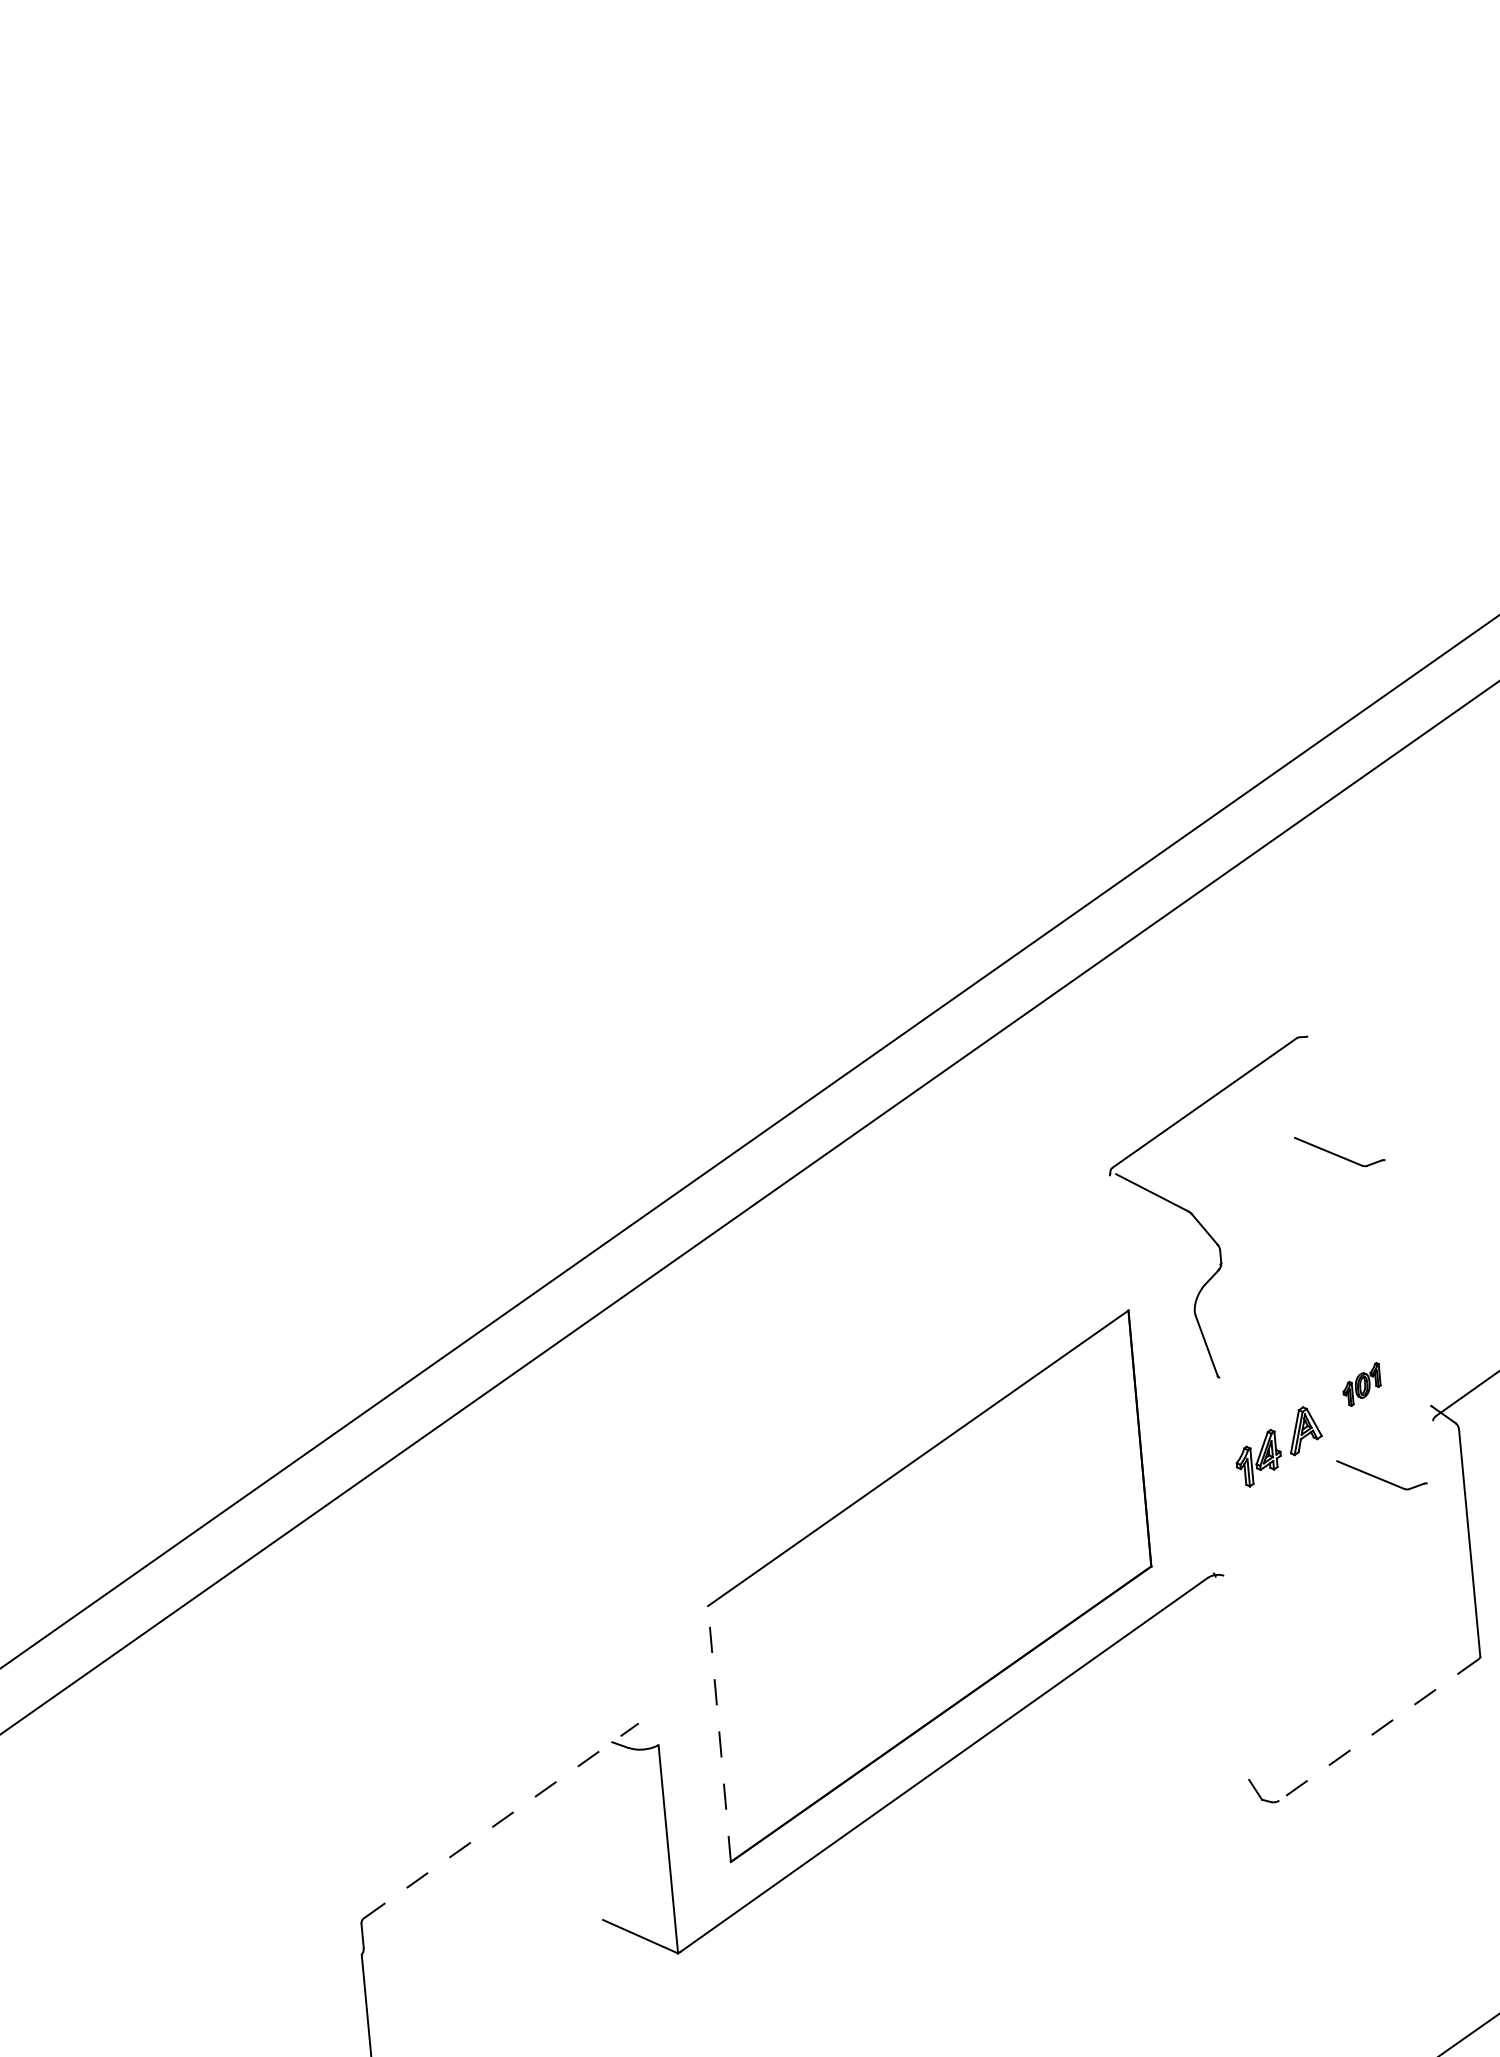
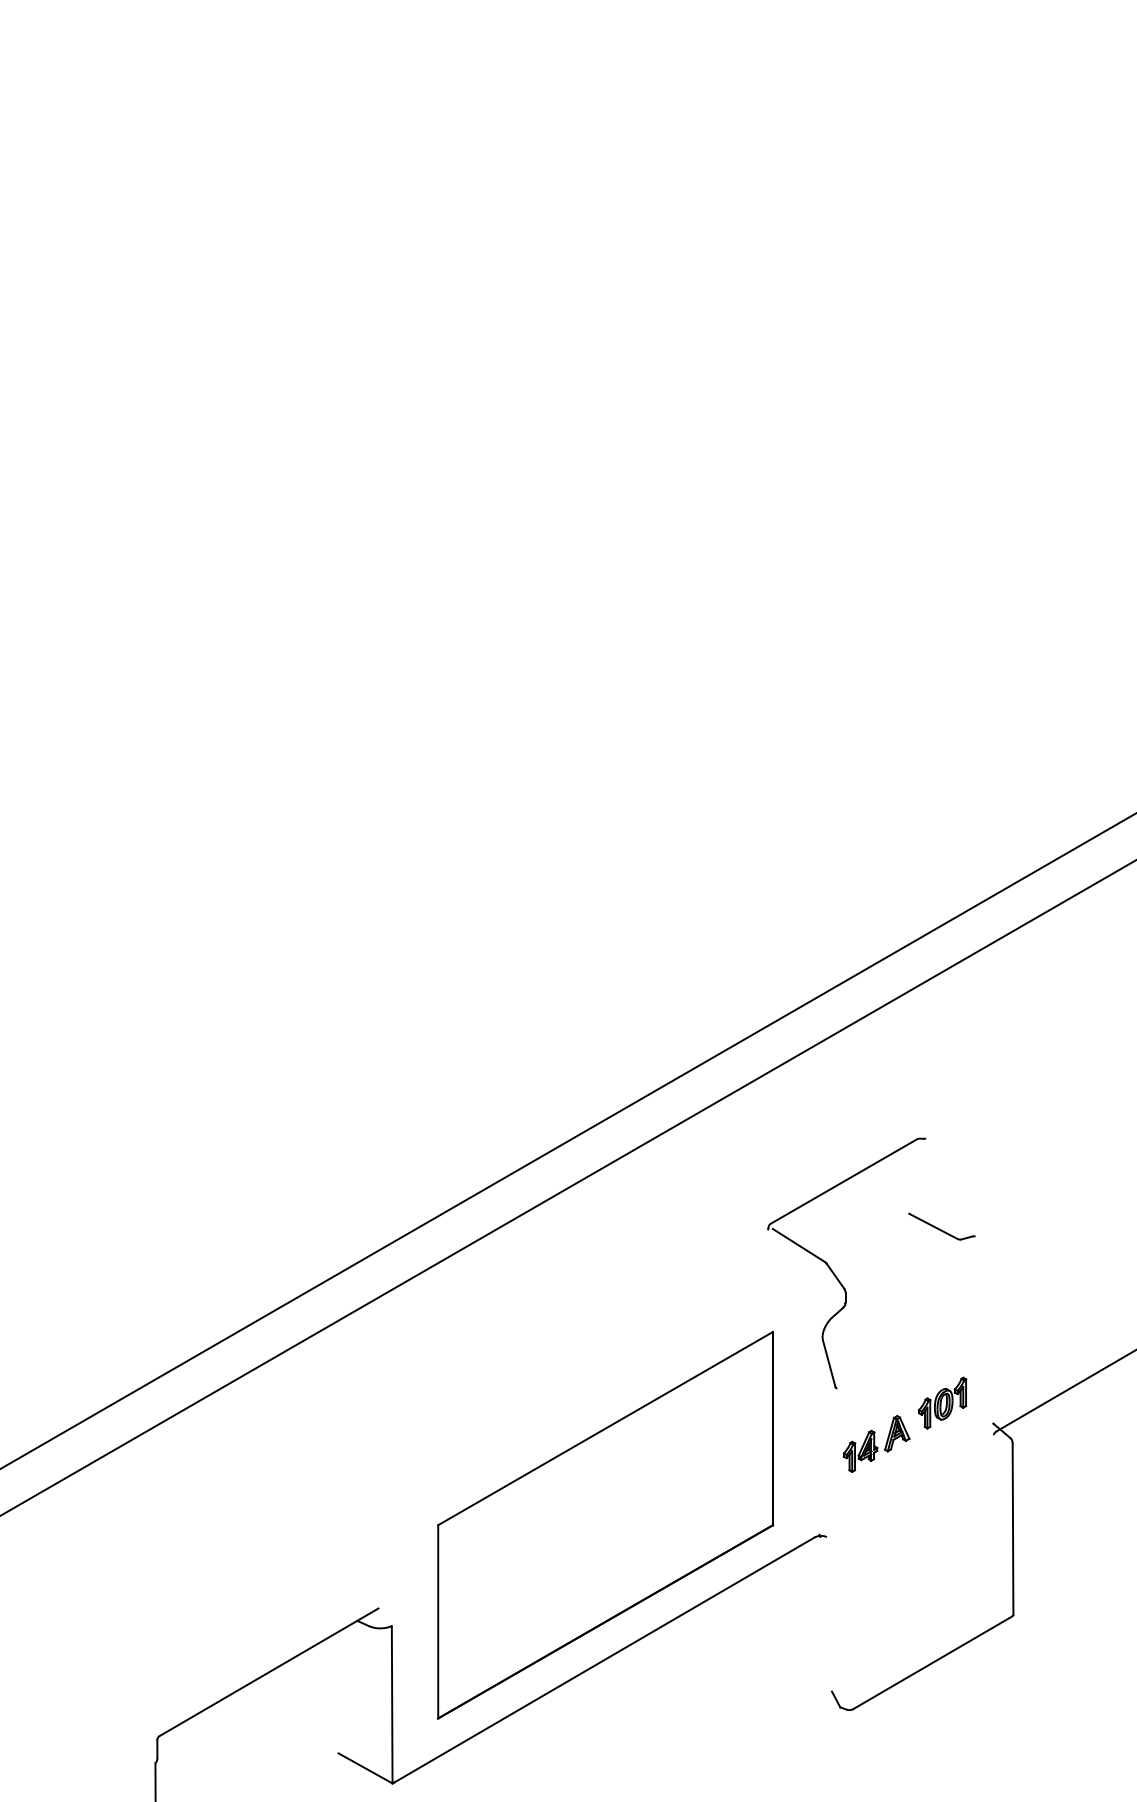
part: (1361, 1383) -> (942, 1402), size x1.67
part: (1381, 1474) -> (951, 1471), removed
line: (1378, 1729) -> (932, 1662), dashed -> solid
line: (719, 1733) -> (438, 1621), dashed -> solid
line: (500, 1821) -> (268, 1672), dashed -> solid

